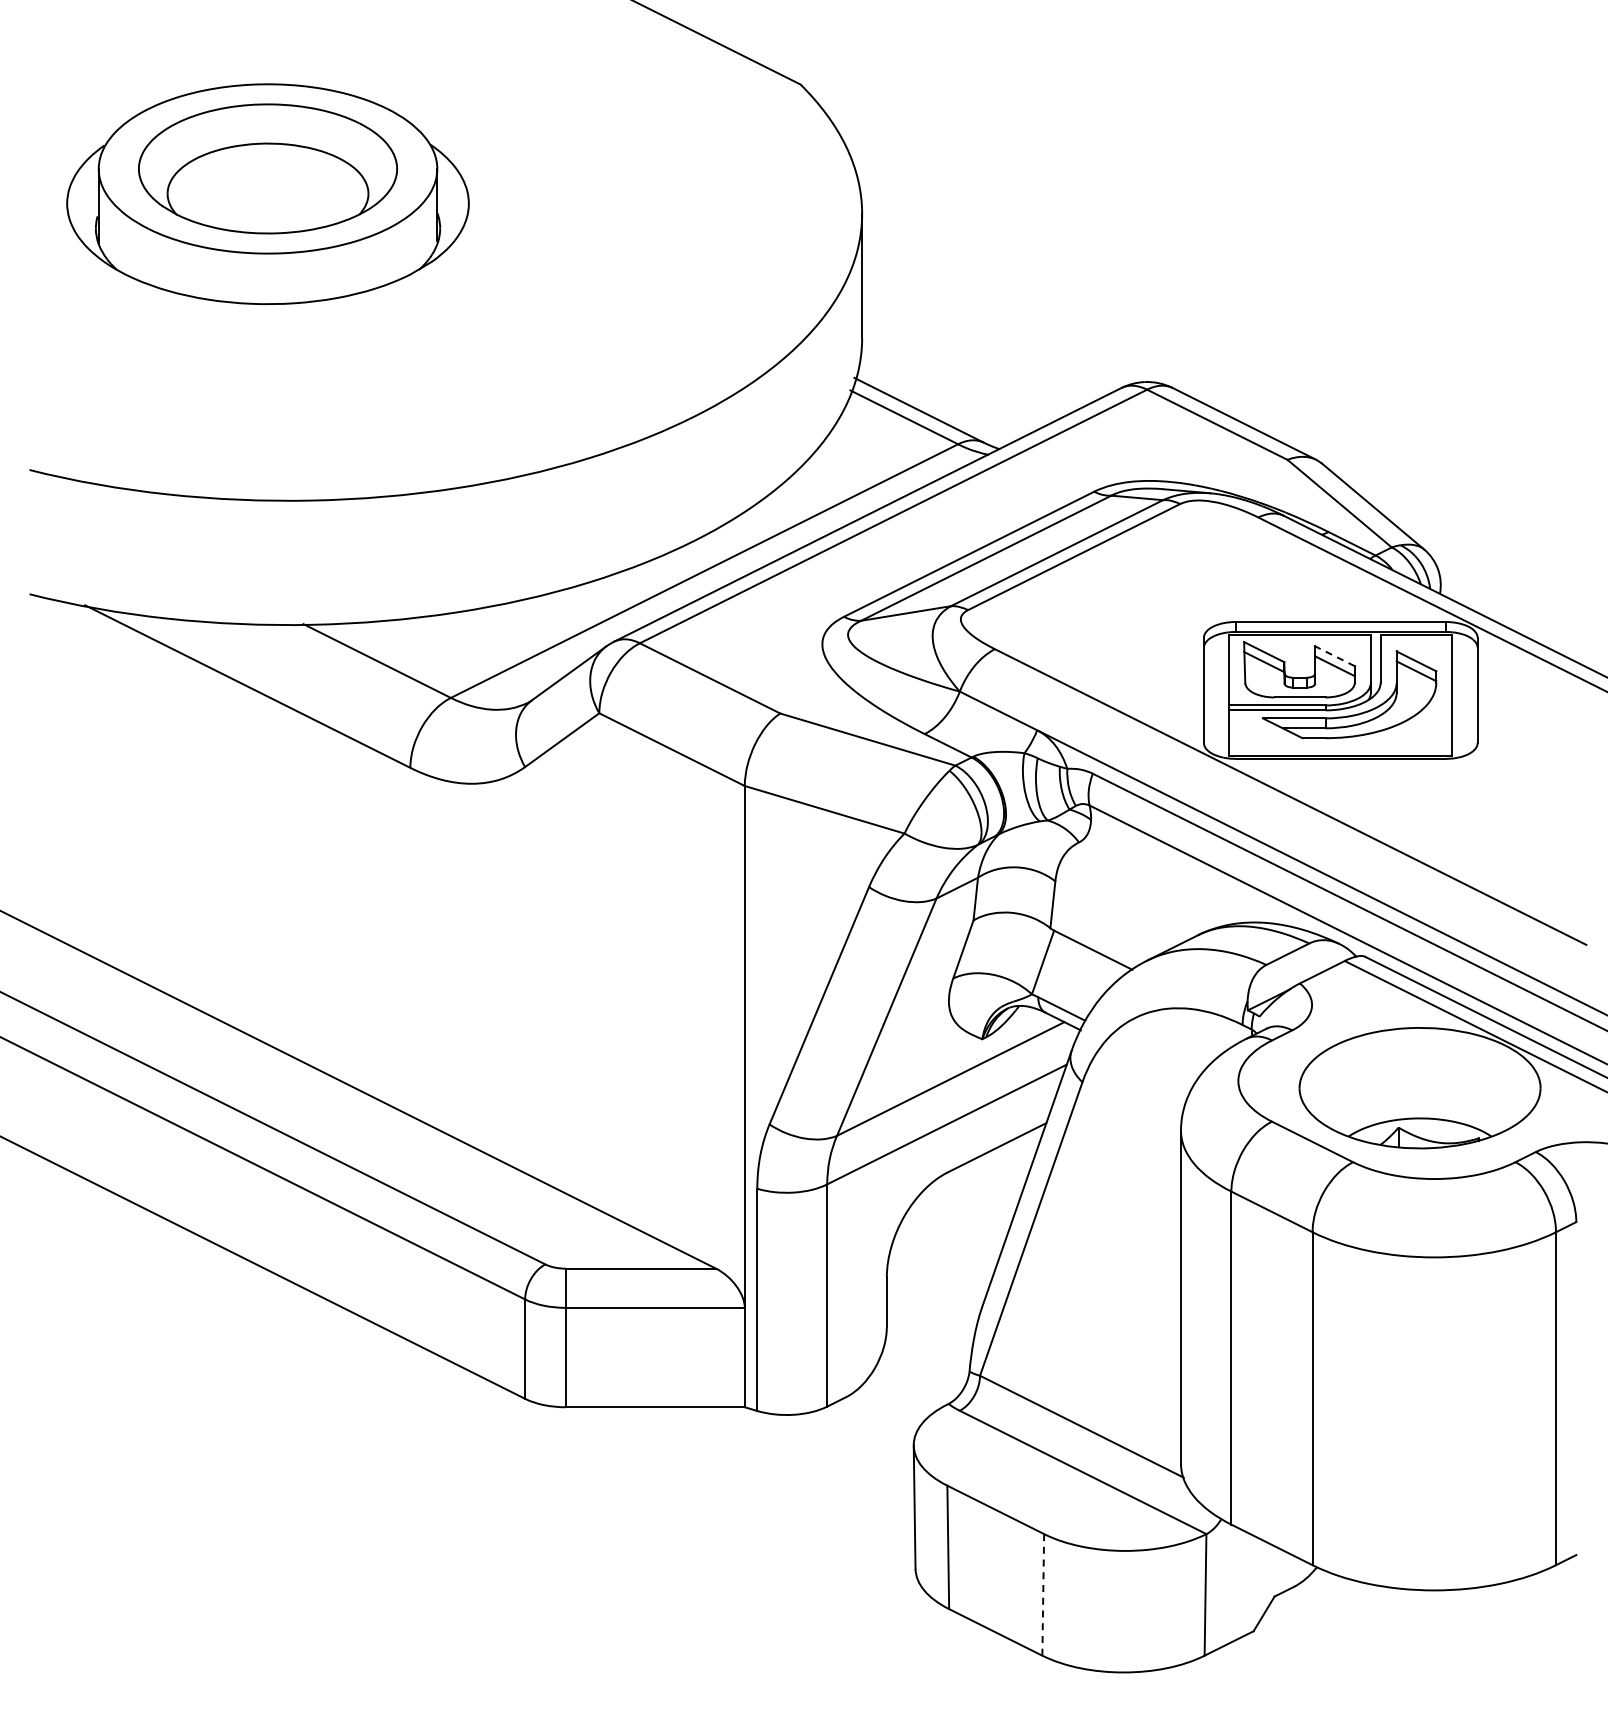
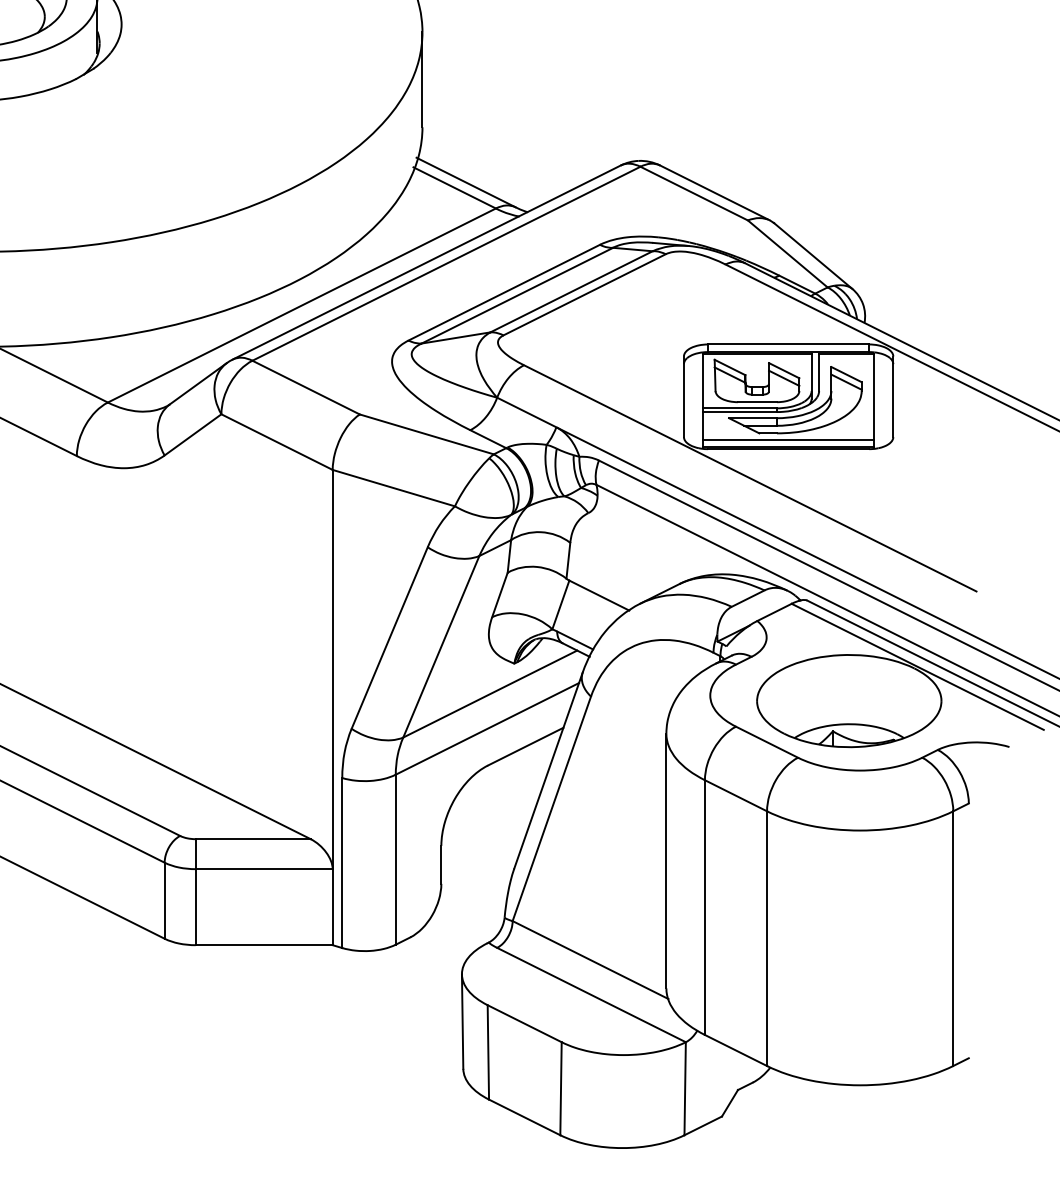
line: (1334, 656) -> (783, 370), dashed -> solid
line: (1340, 746) -> (788, 439), added
line: (1043, 1594) -> (561, 1088), dashed -> solid

